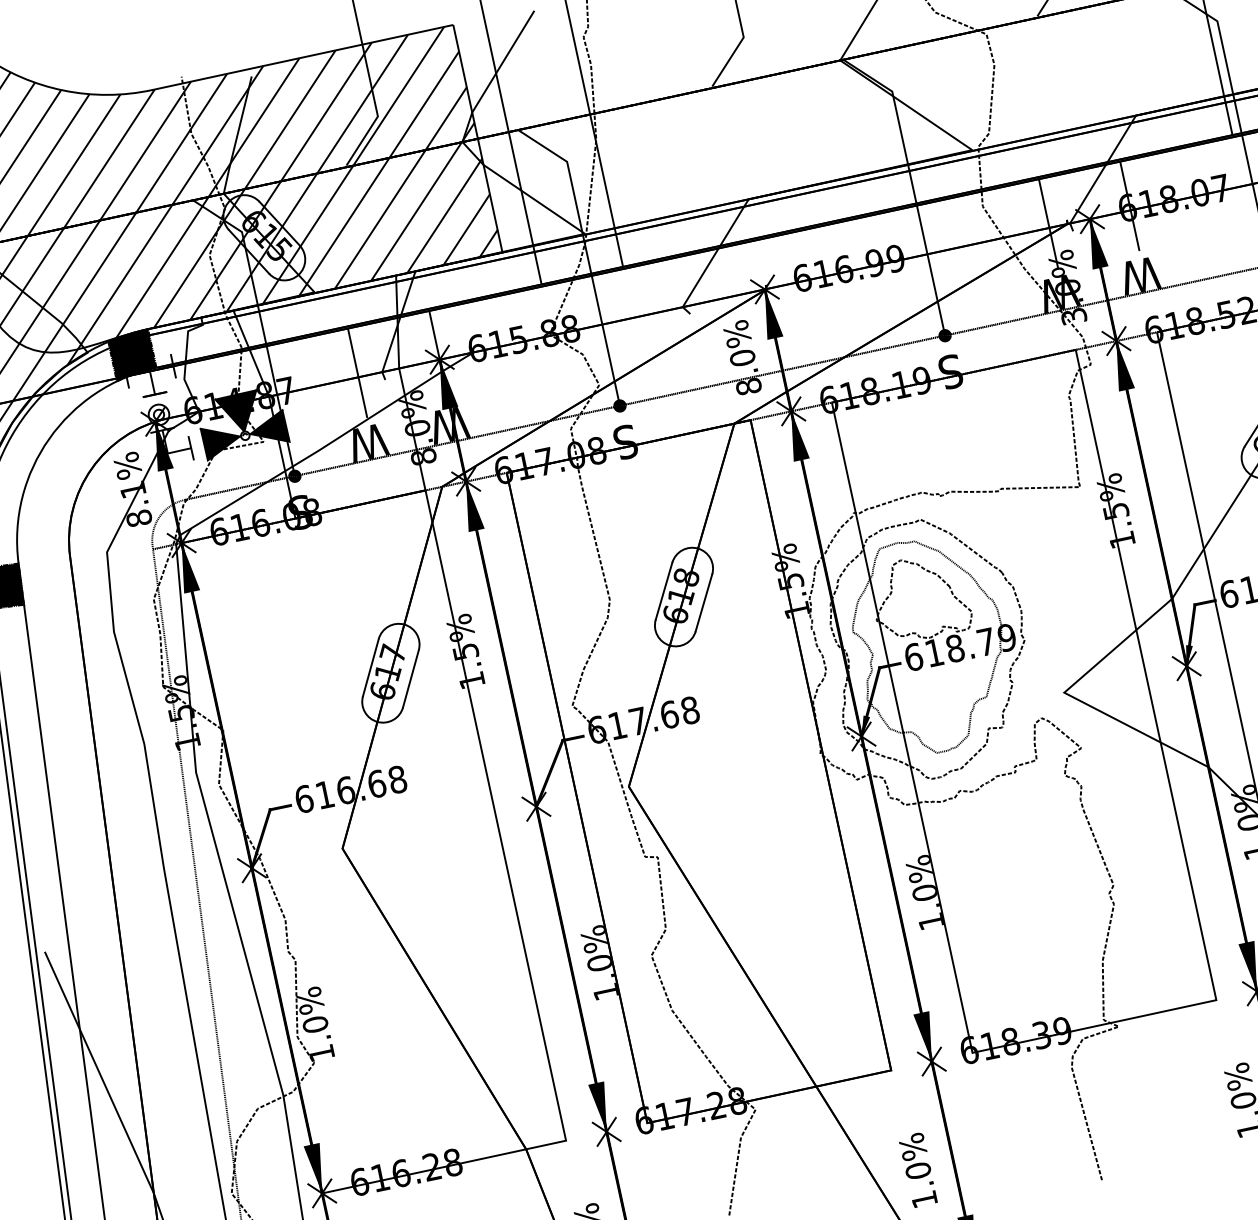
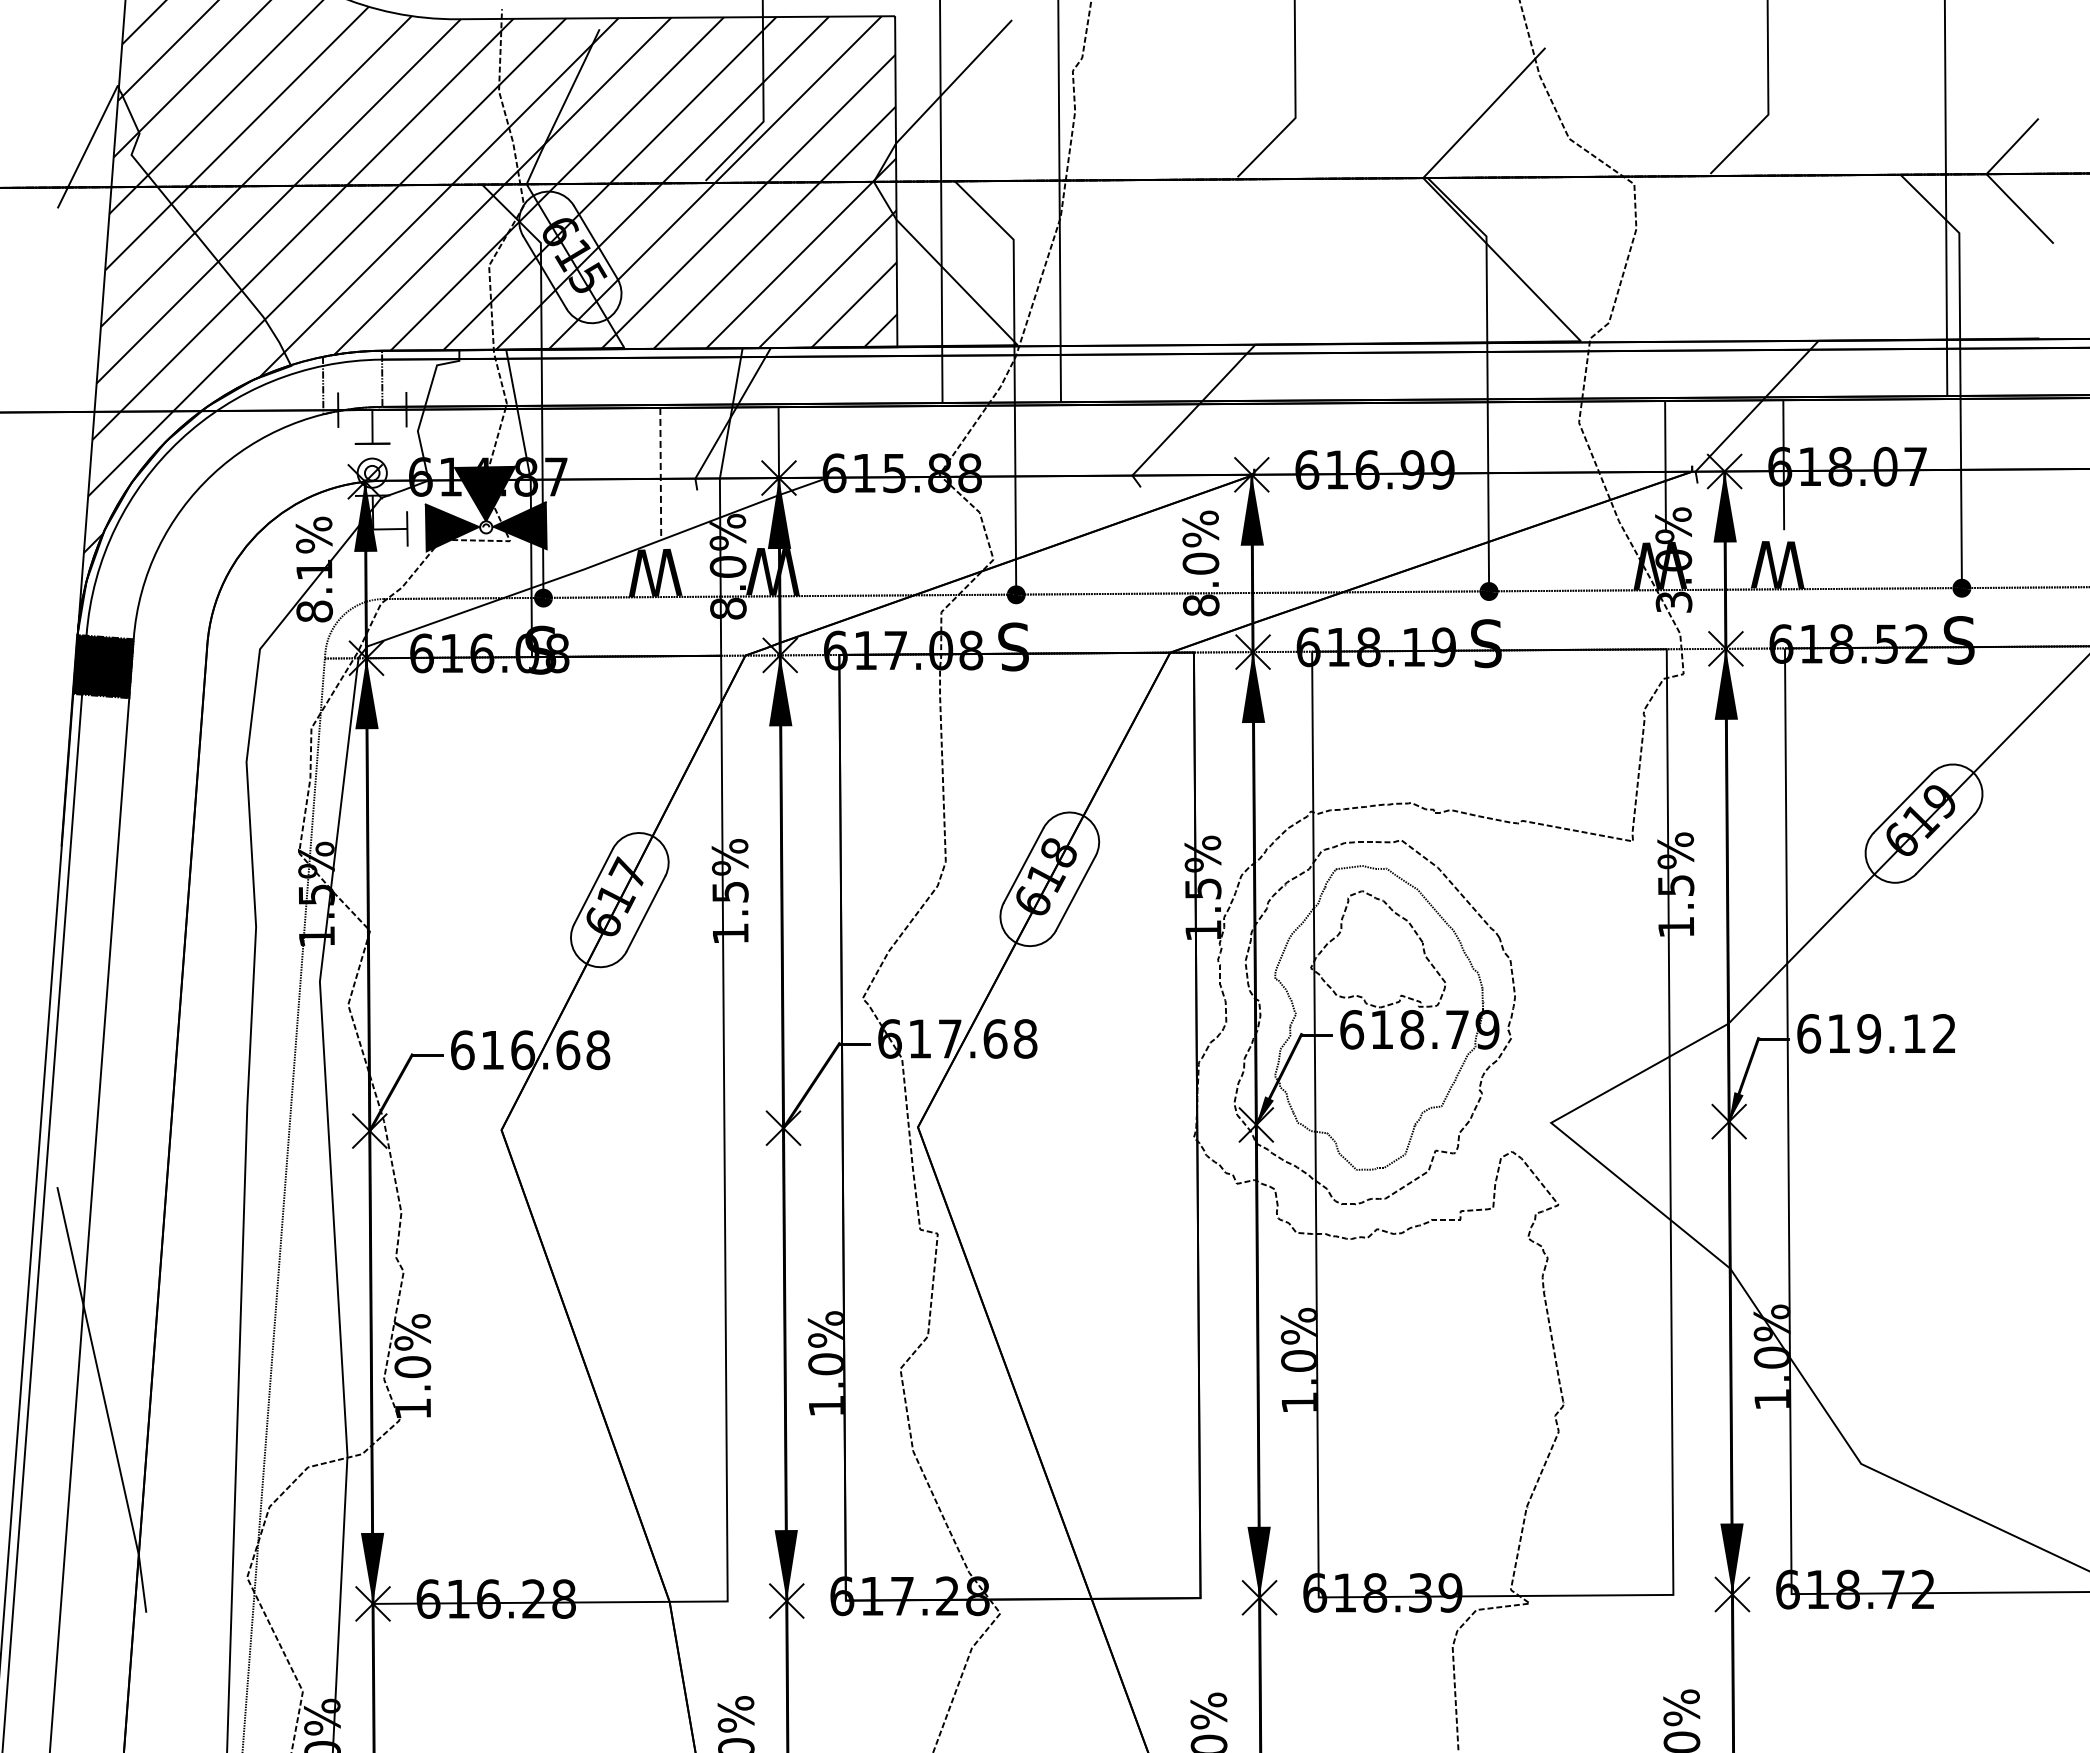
fill: (132, 355) -> (352, 382), removed
line: (357, 373) -> (660, 473), solid -> dashed

